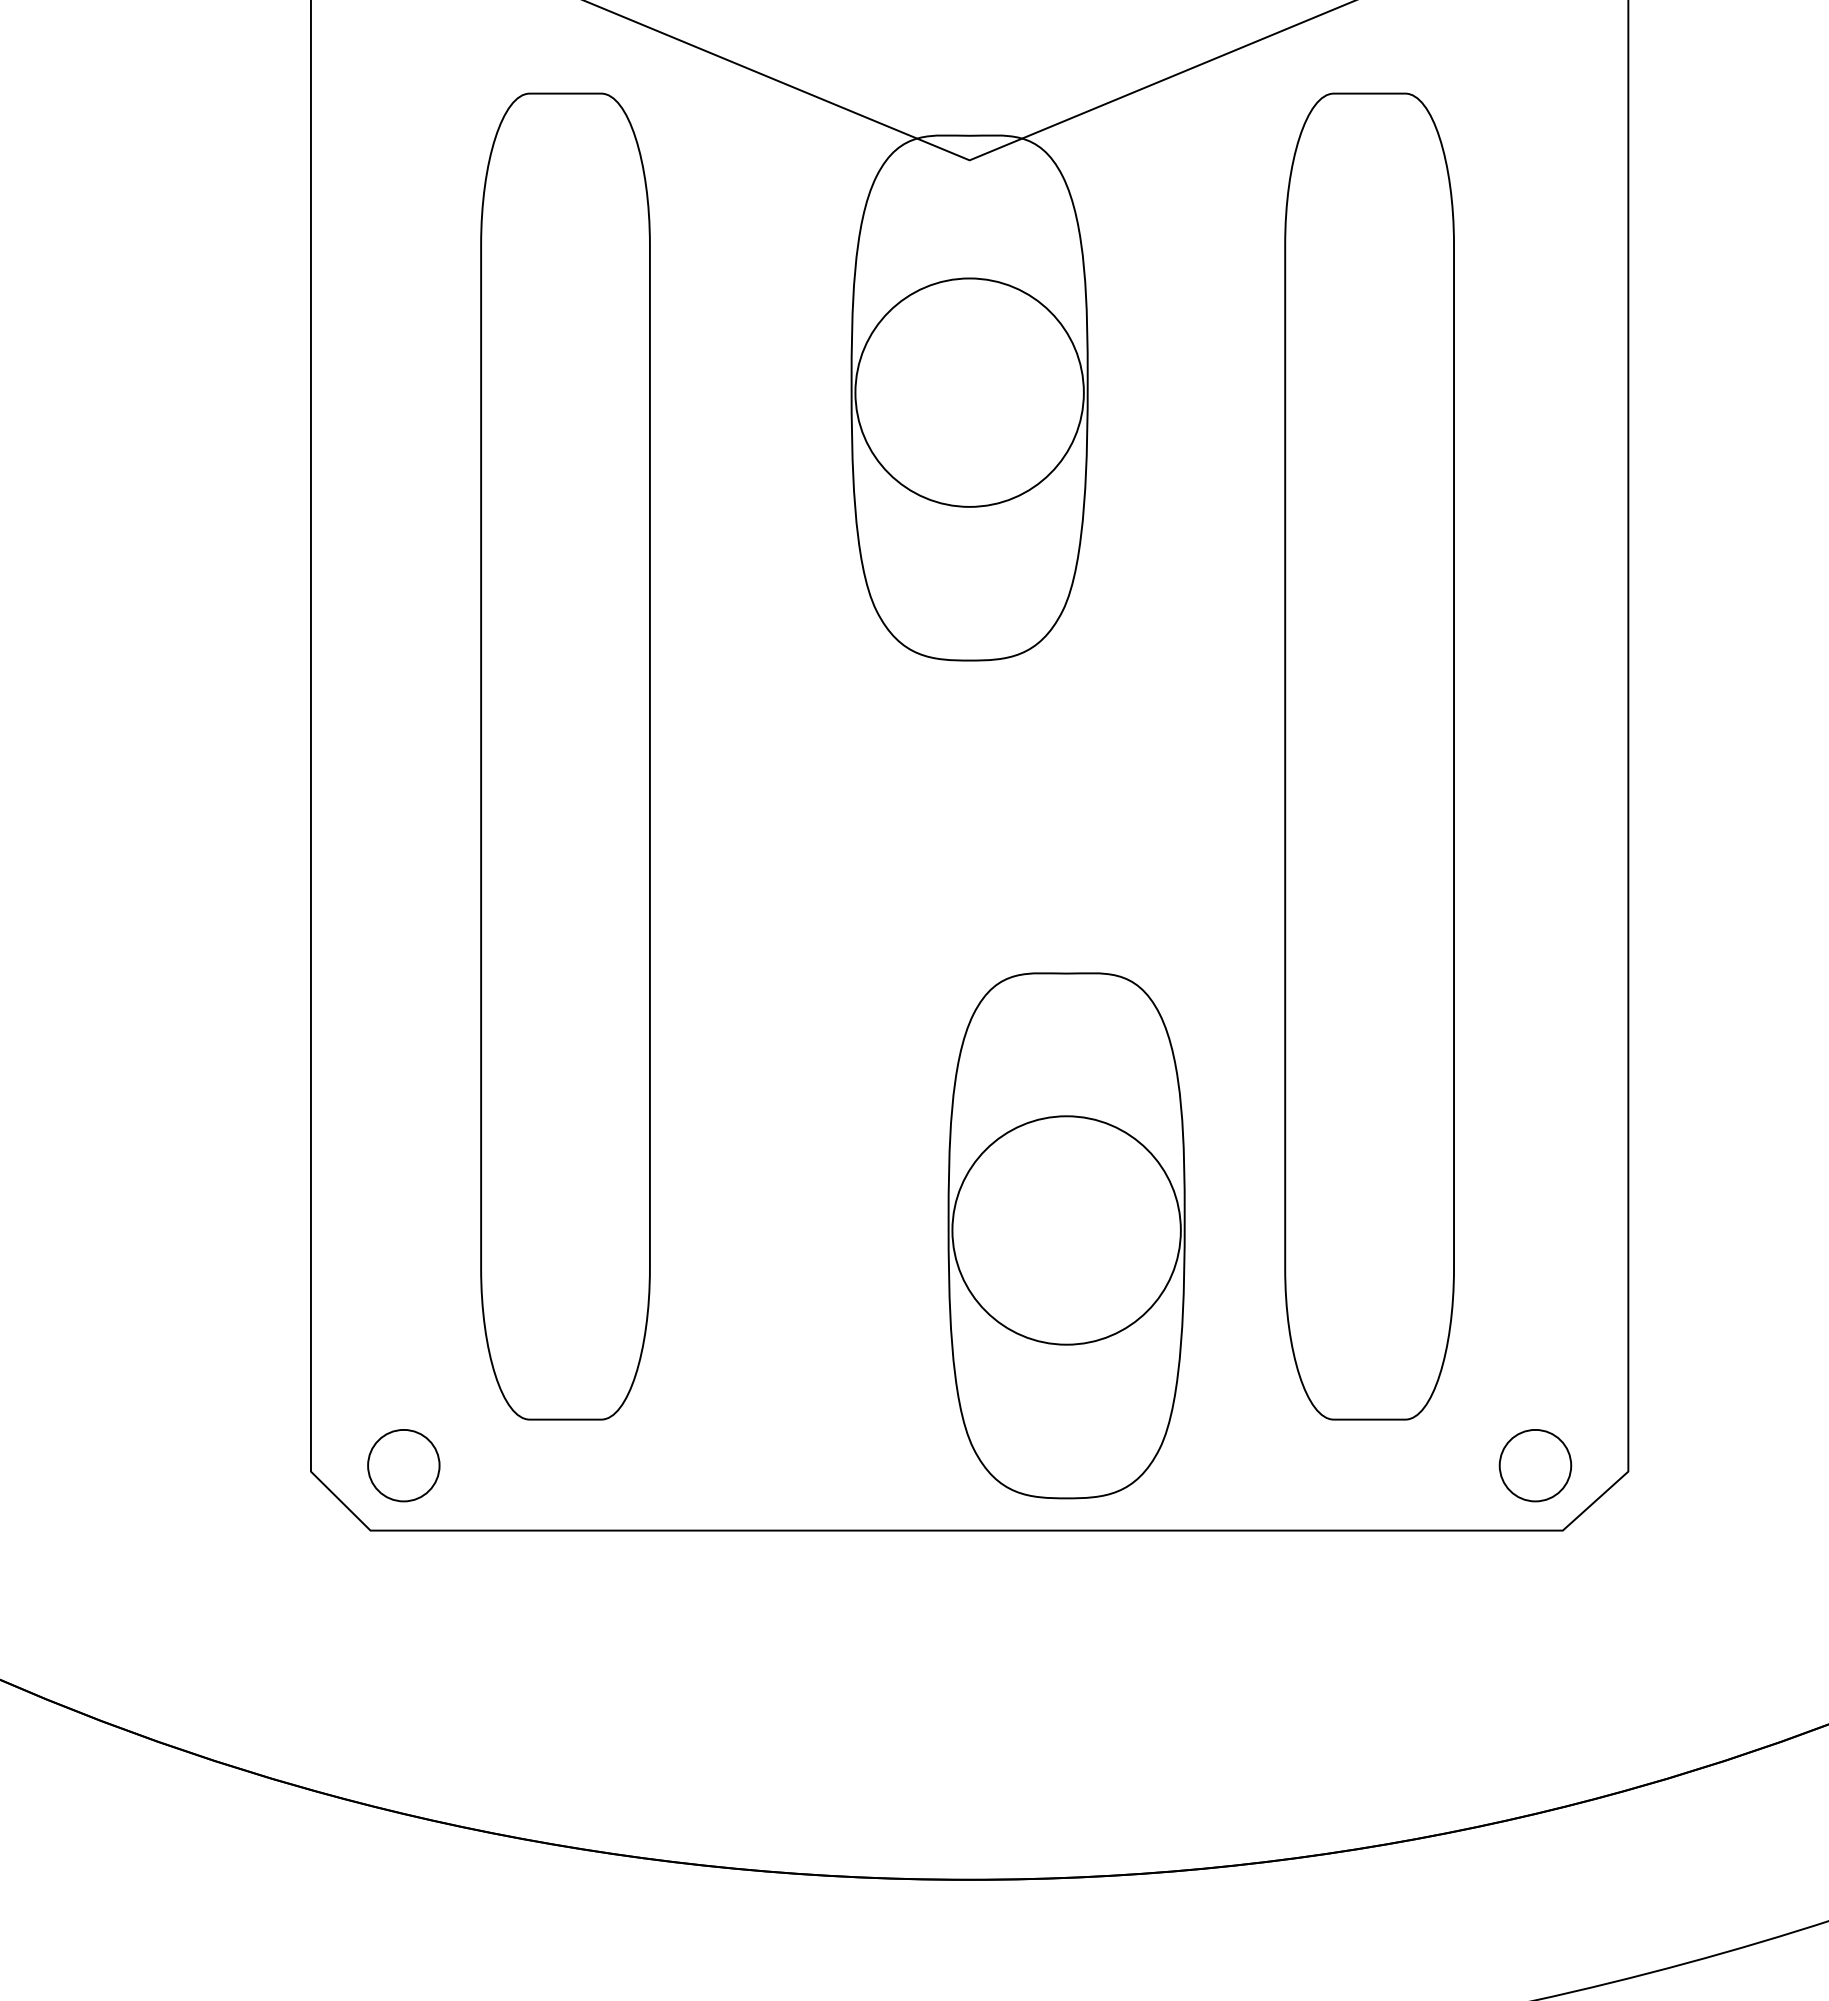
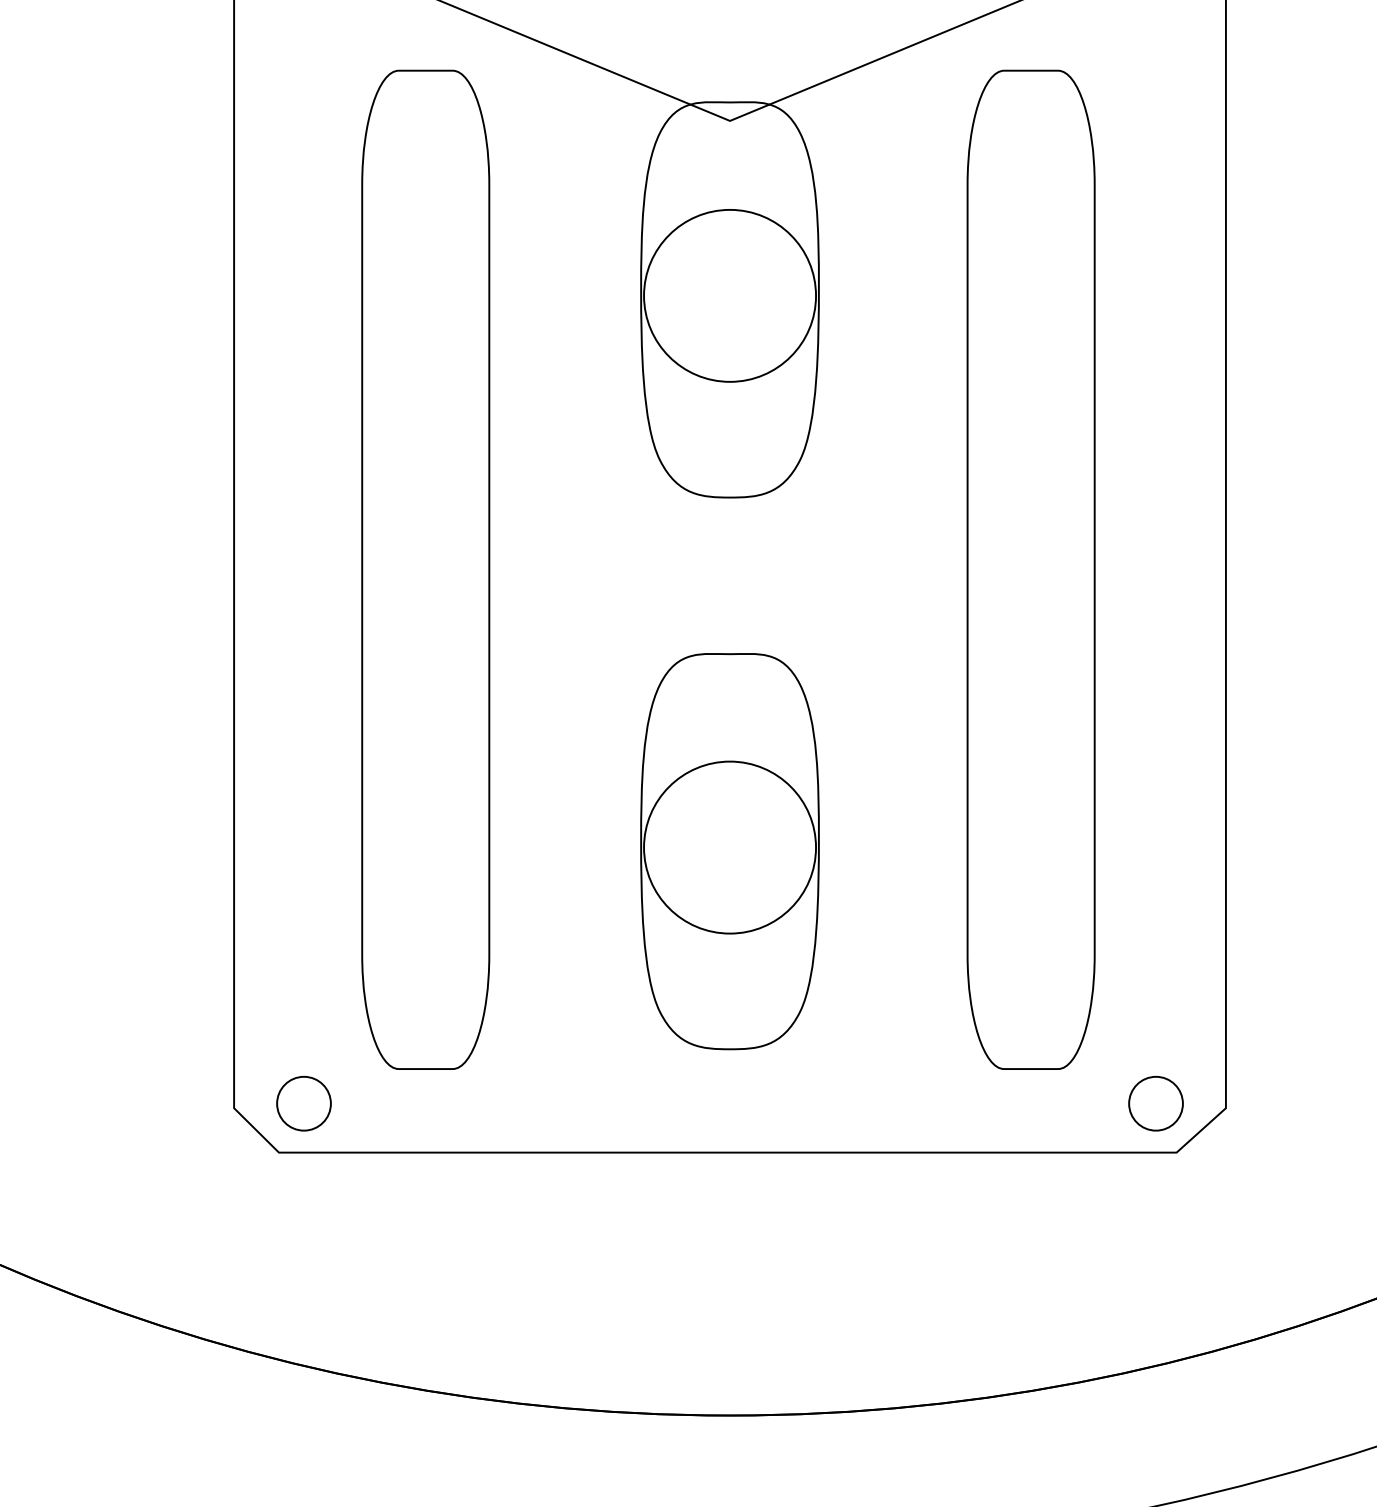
part: (1066, 1235) -> (729, 851), moved

